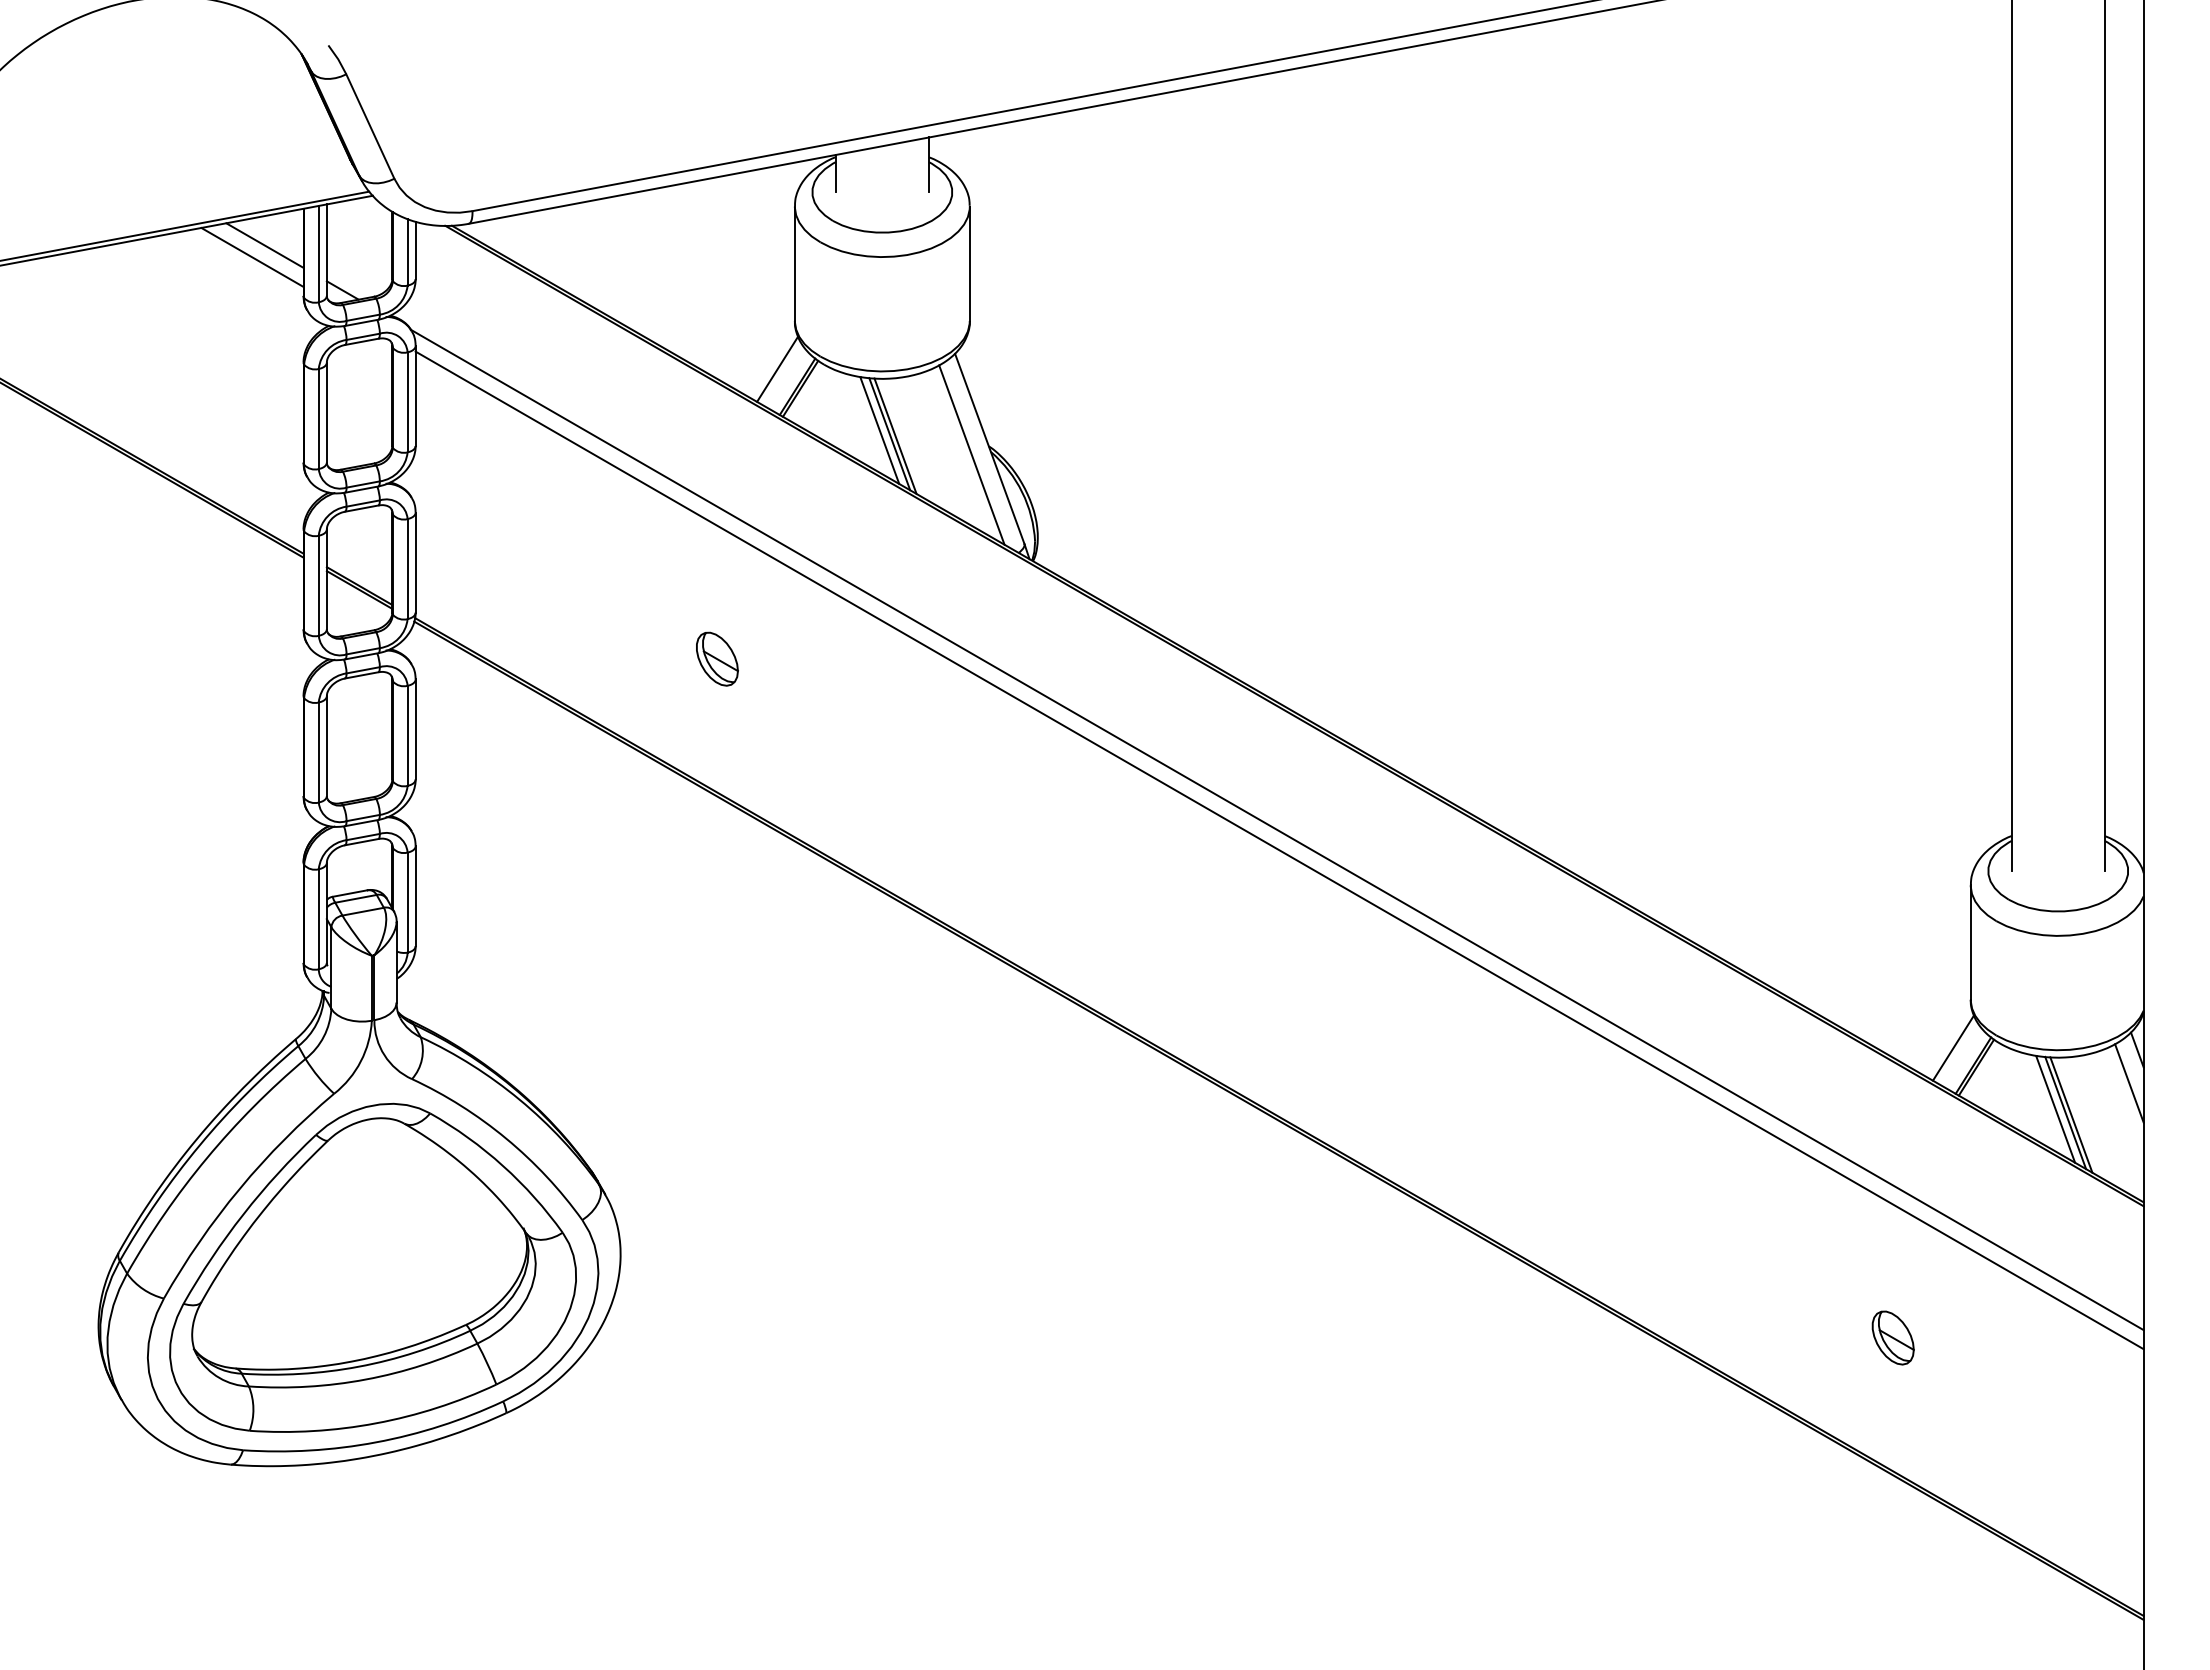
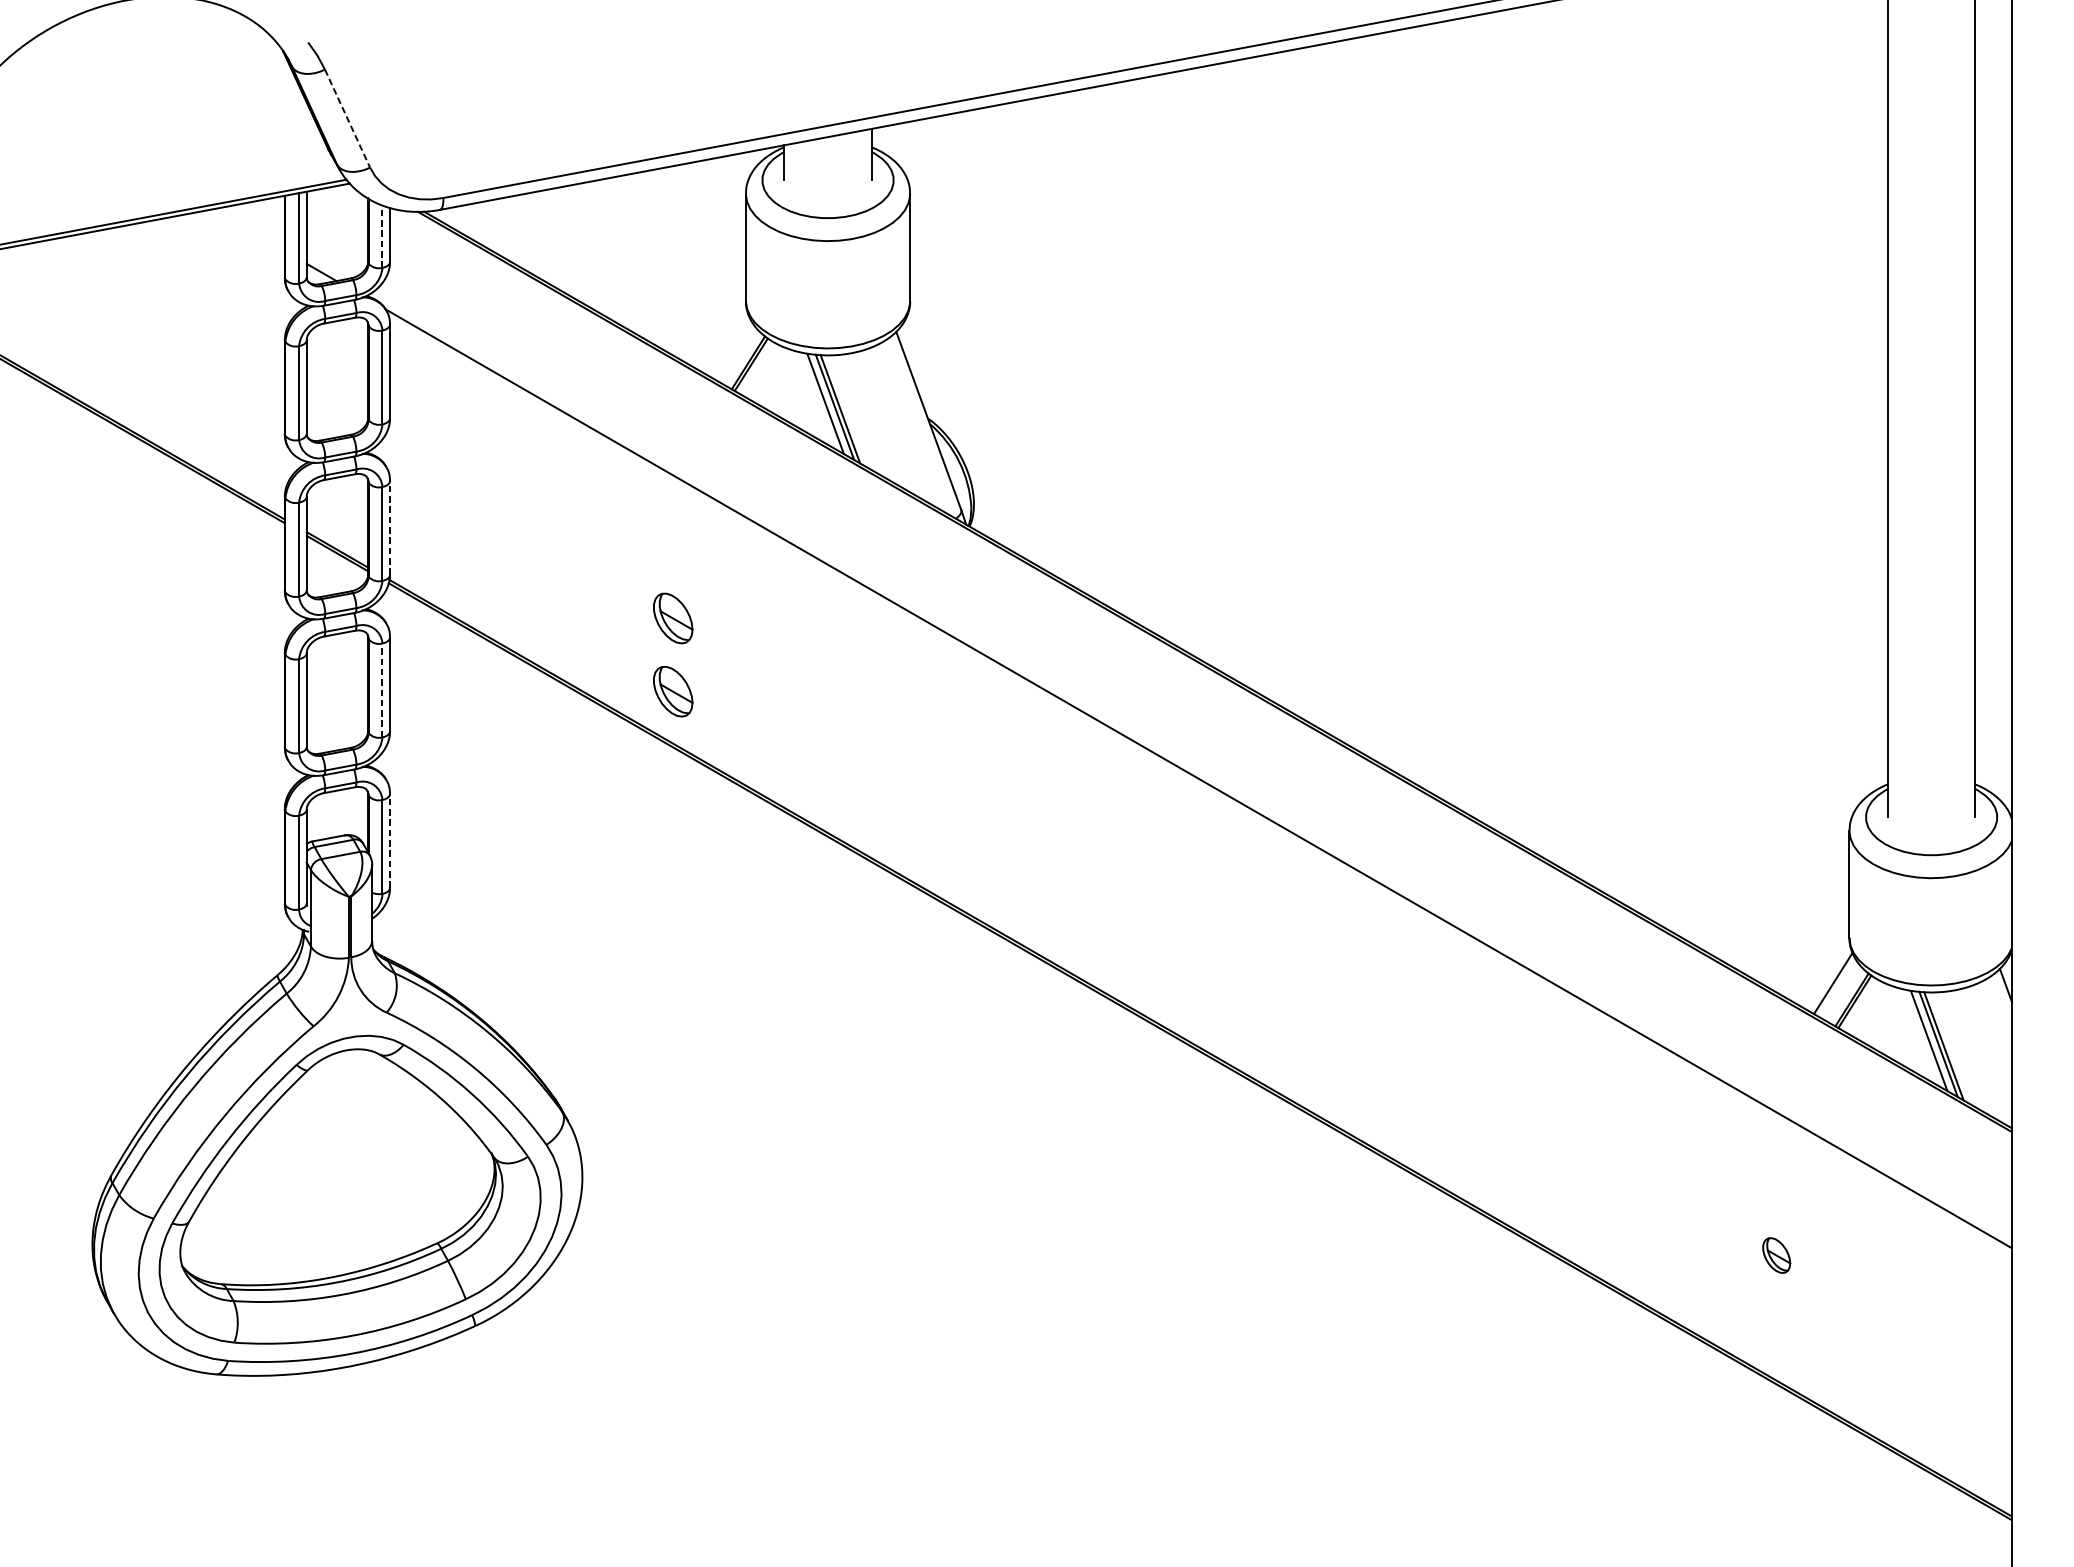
line: (370, 127) -> (347, 119), solid -> dashed
line: (264, 245) -> (248, 230), removed
line: (407, 251) -> (382, 235), solid -> dashed
line: (252, 256) -> (236, 240), removed
line: (777, 368) -> (729, 345), removed
line: (971, 454) -> (911, 426), removed
line: (415, 562) -> (389, 527), solid -> dashed
line: (407, 735) -> (382, 690), solid -> dashed
part: (717, 736) -> (673, 691), added
line: (1279, 850) -> (1200, 798), removed
line: (415, 895) -> (389, 840), solid -> dashed
line: (2129, 1083) -> (1998, 1016), removed
part: (1892, 1337) -> (1776, 1255), size x0.7

